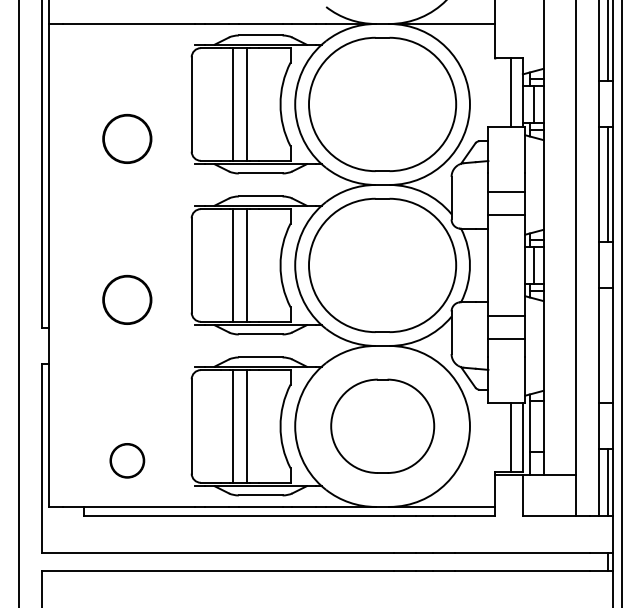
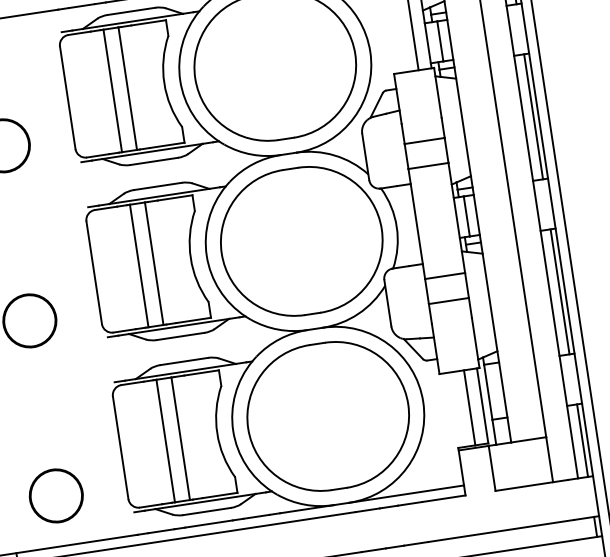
line: (607, 345) -> (559, 291), added
part: (382, 425) -> (327, 415), size x1.43
circle: (127, 460) -> (56, 495), size x1.43

